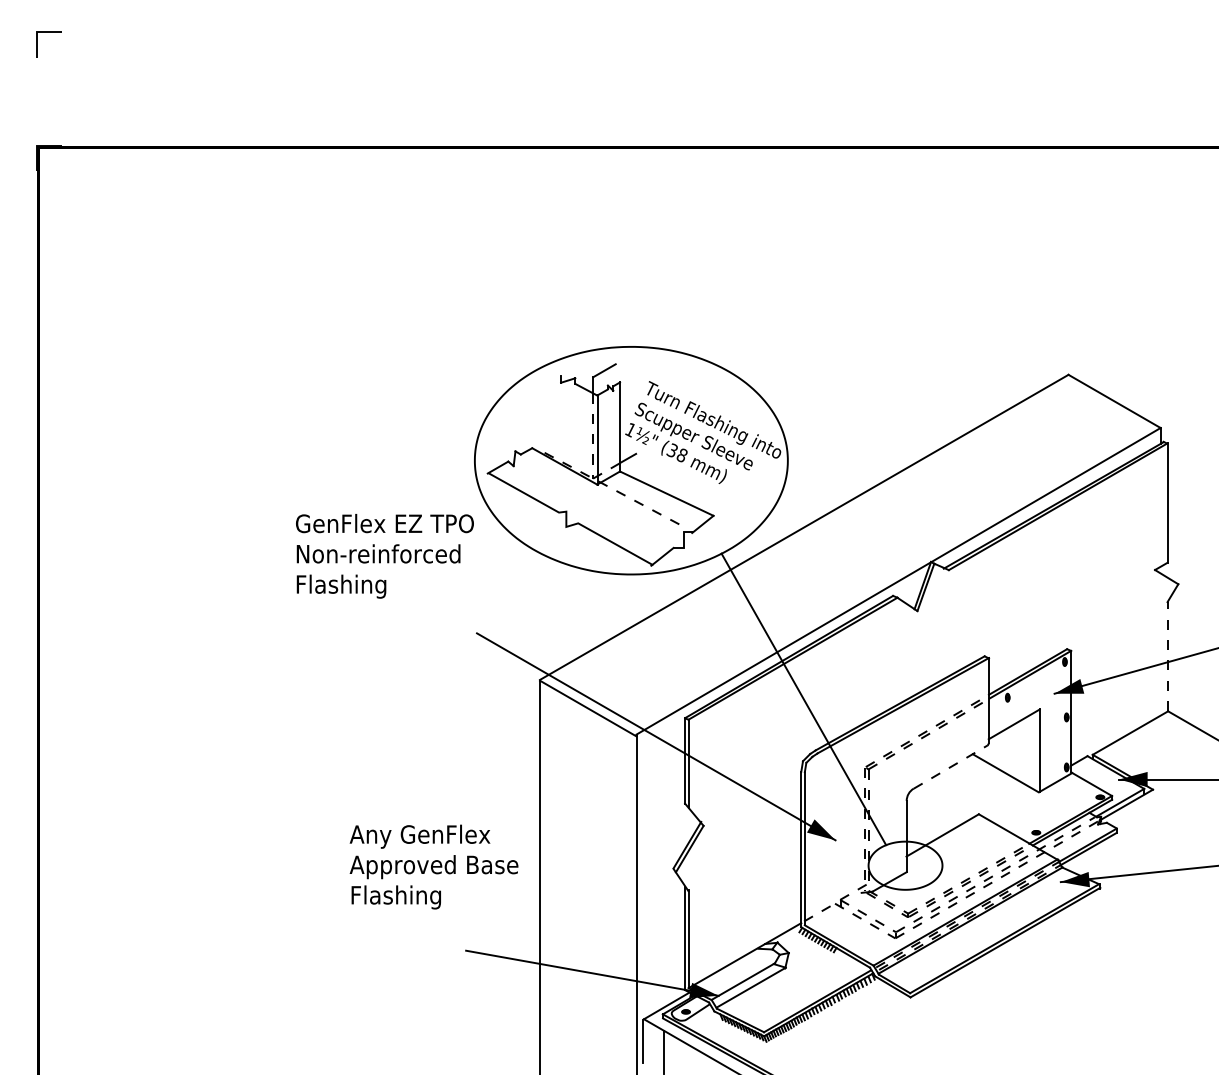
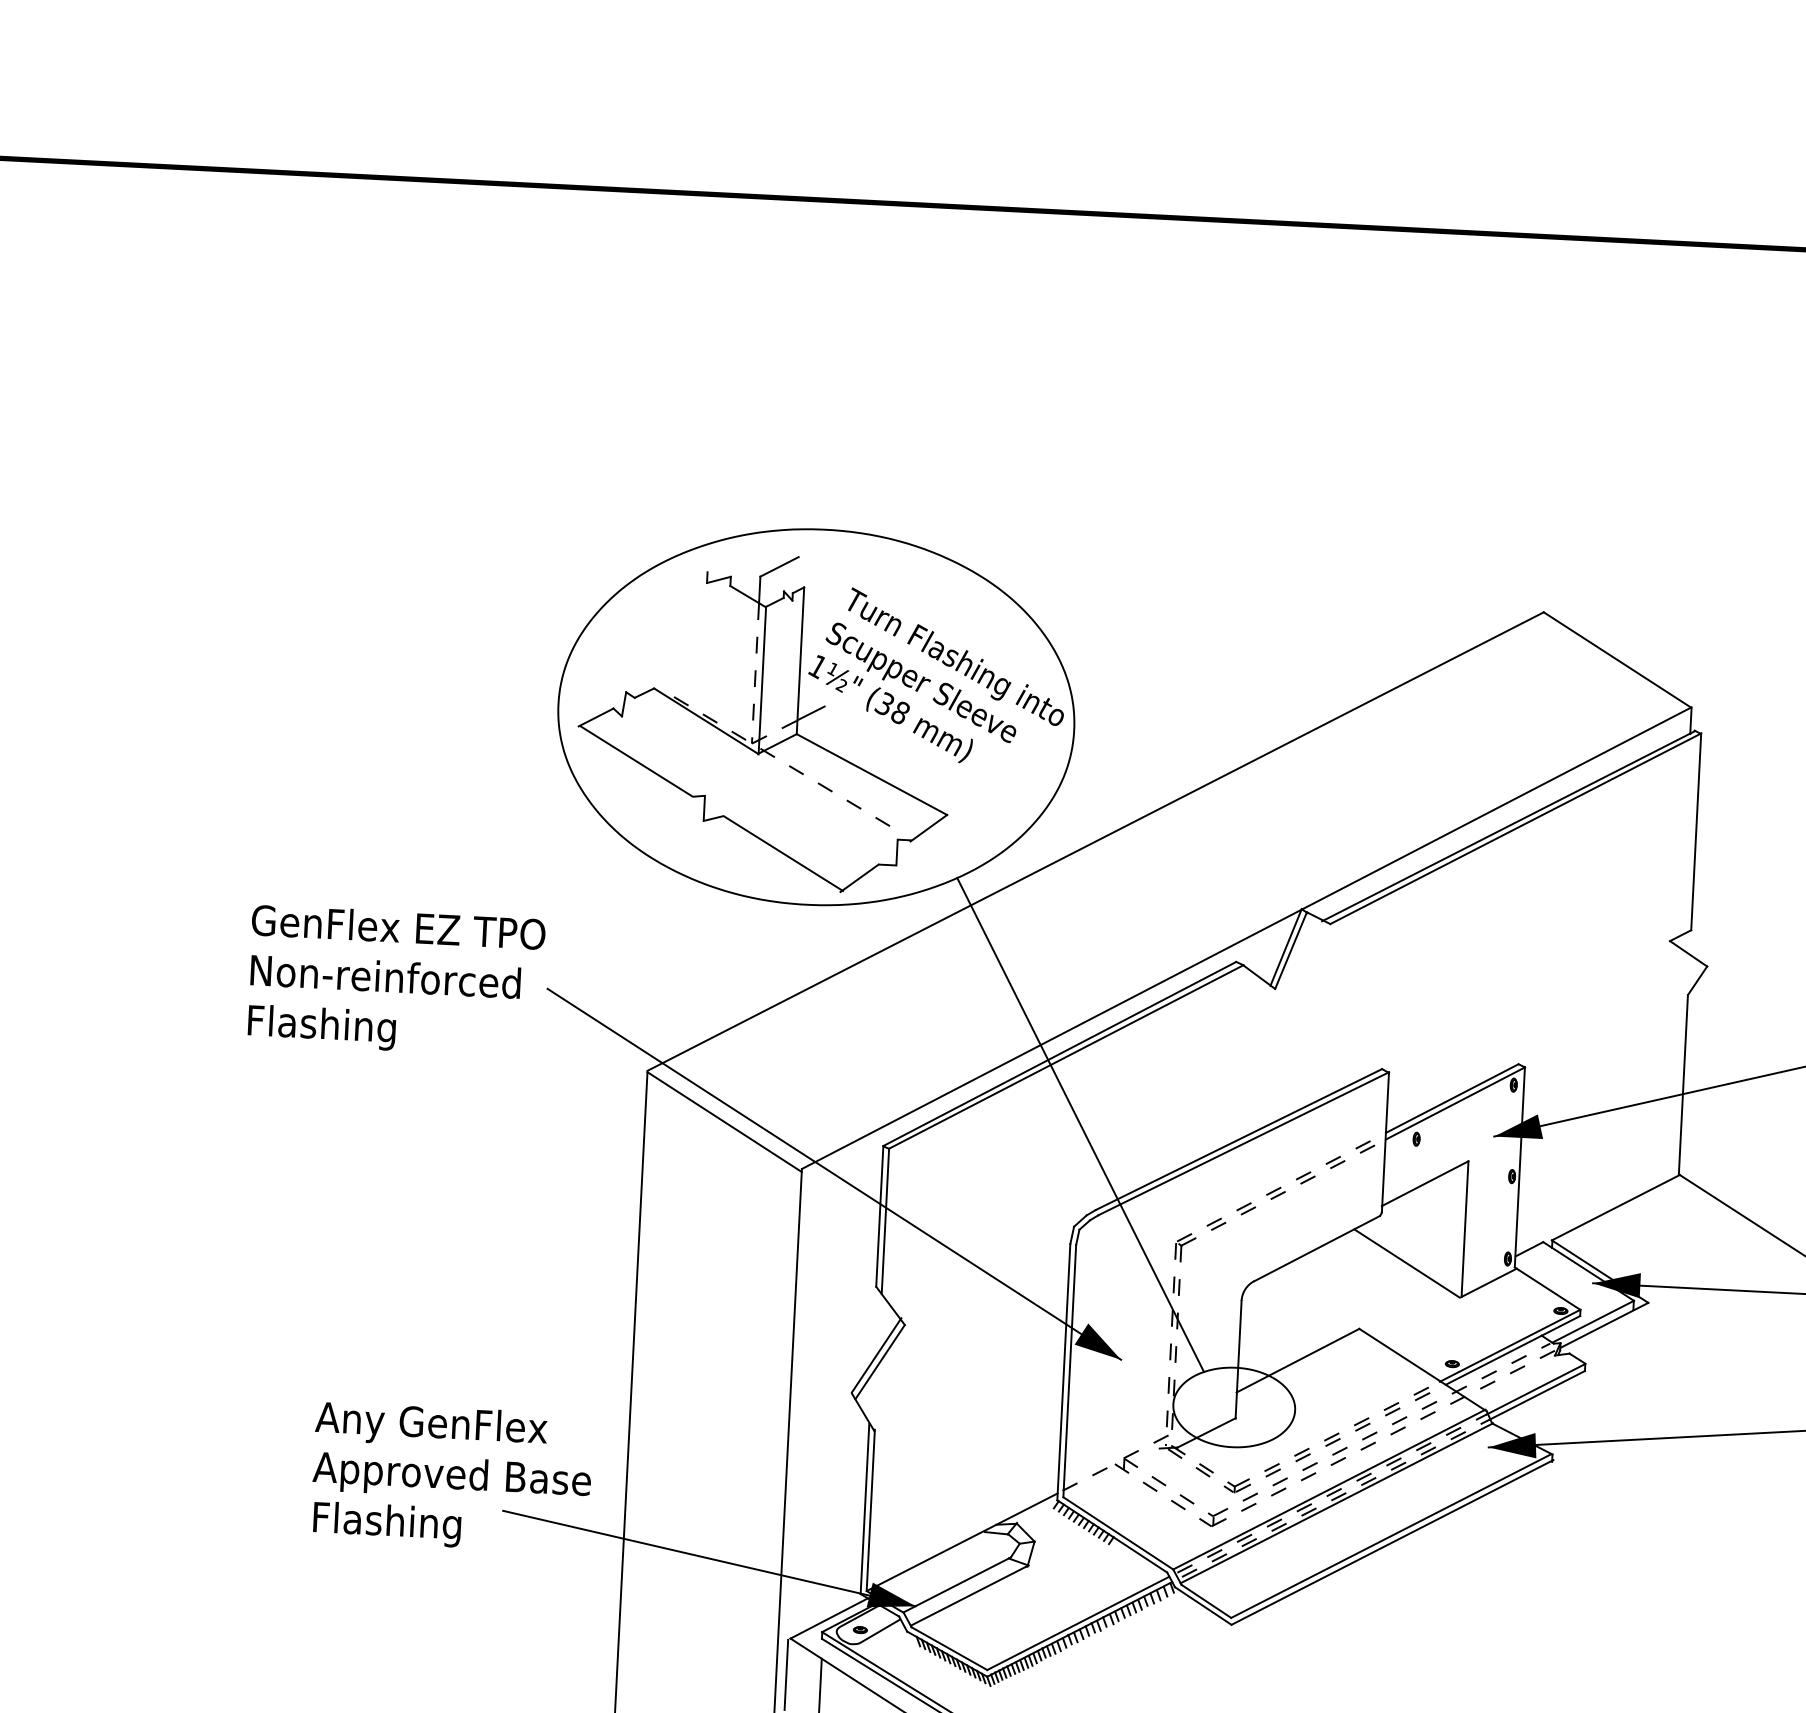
text: (384, 556) -> (395, 981), moved
line: (1167, 656) -> (1683, 1084), dashed -> solid
line: (950, 767) -> (1316, 1249), dashed -> solid
text: (433, 866) -> (451, 1476), moved

